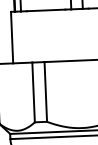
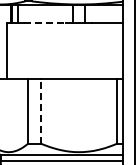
line: (46, 10) -> (45, 22), solid -> dashed
line: (45, 92) -> (41, 111), solid -> dashed

